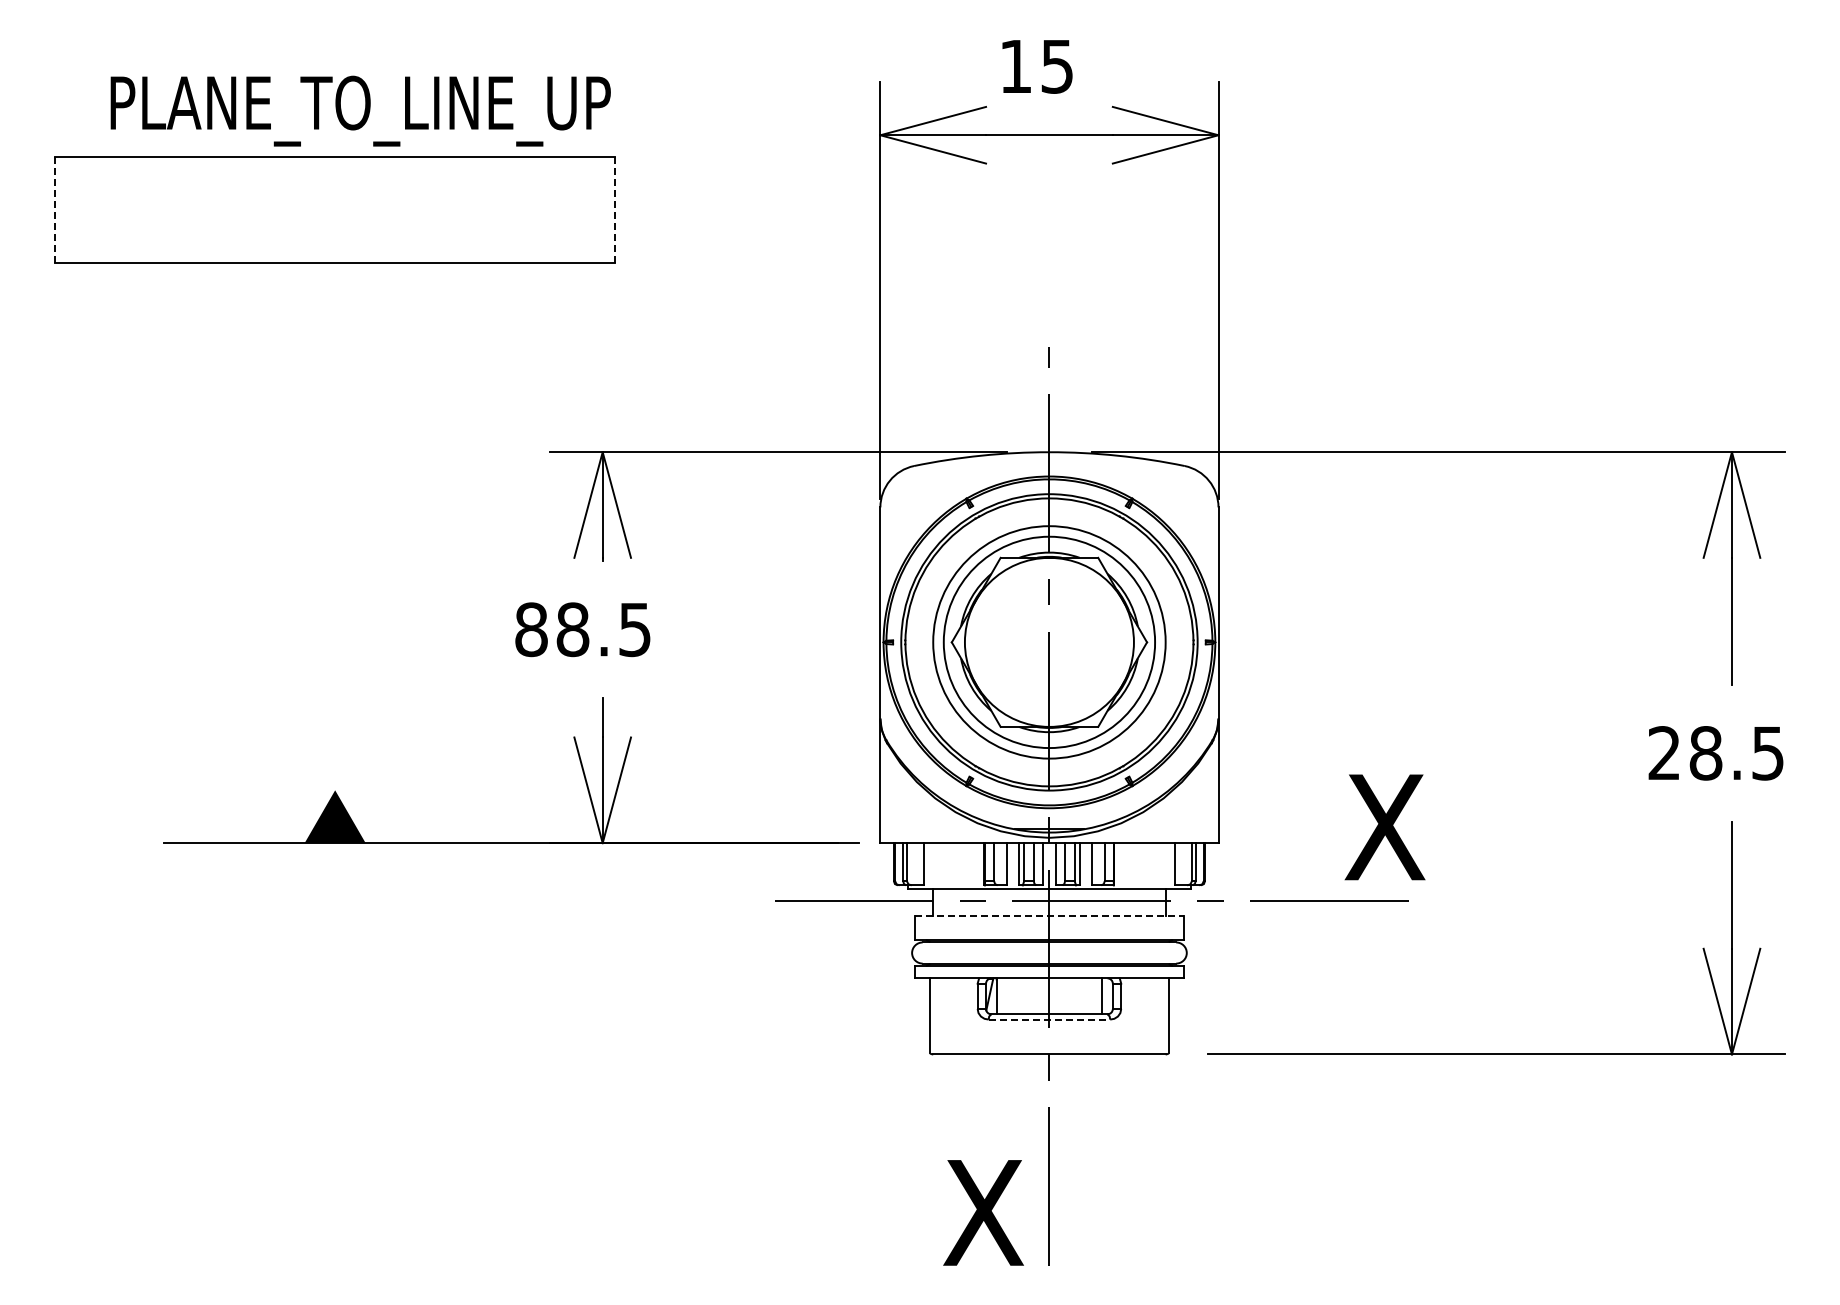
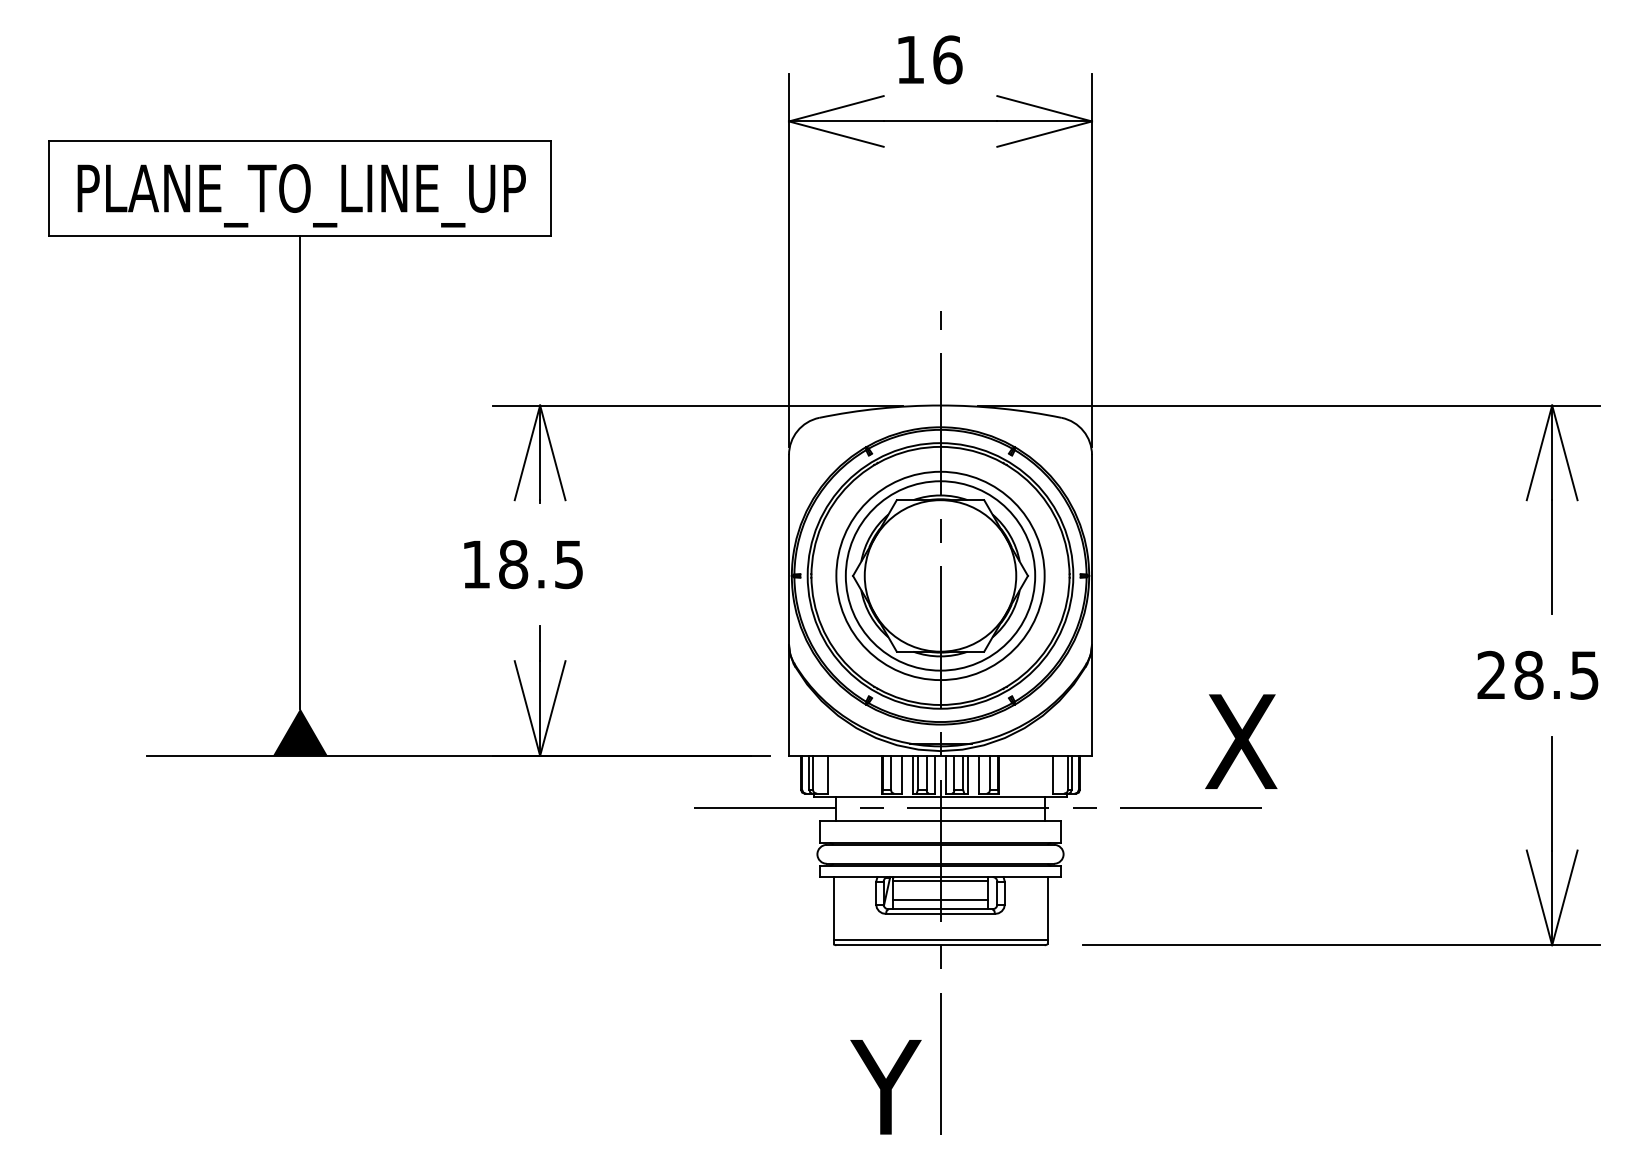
text: (1057, 66) -> (947, 59), 15 -> 16
text: (360, 110) -> (301, 195), moved
line: (55, 210) -> (49, 188), dashed -> solid
line: (615, 210) -> (551, 188), dashed -> solid
line: (335, 526) -> (300, 472), added
text: (531, 629) -> (476, 564), 88.5 -> 18.5
line: (1049, 916) -> (940, 821), dashed -> solid
line: (1049, 982) -> (940, 880), added
line: (1049, 1003) -> (940, 899), added
line: (1049, 1019) -> (940, 913), dashed -> solid
line: (1049, 1049) -> (940, 940), added
text: (985, 1212) -> (883, 1086), X -> Y

